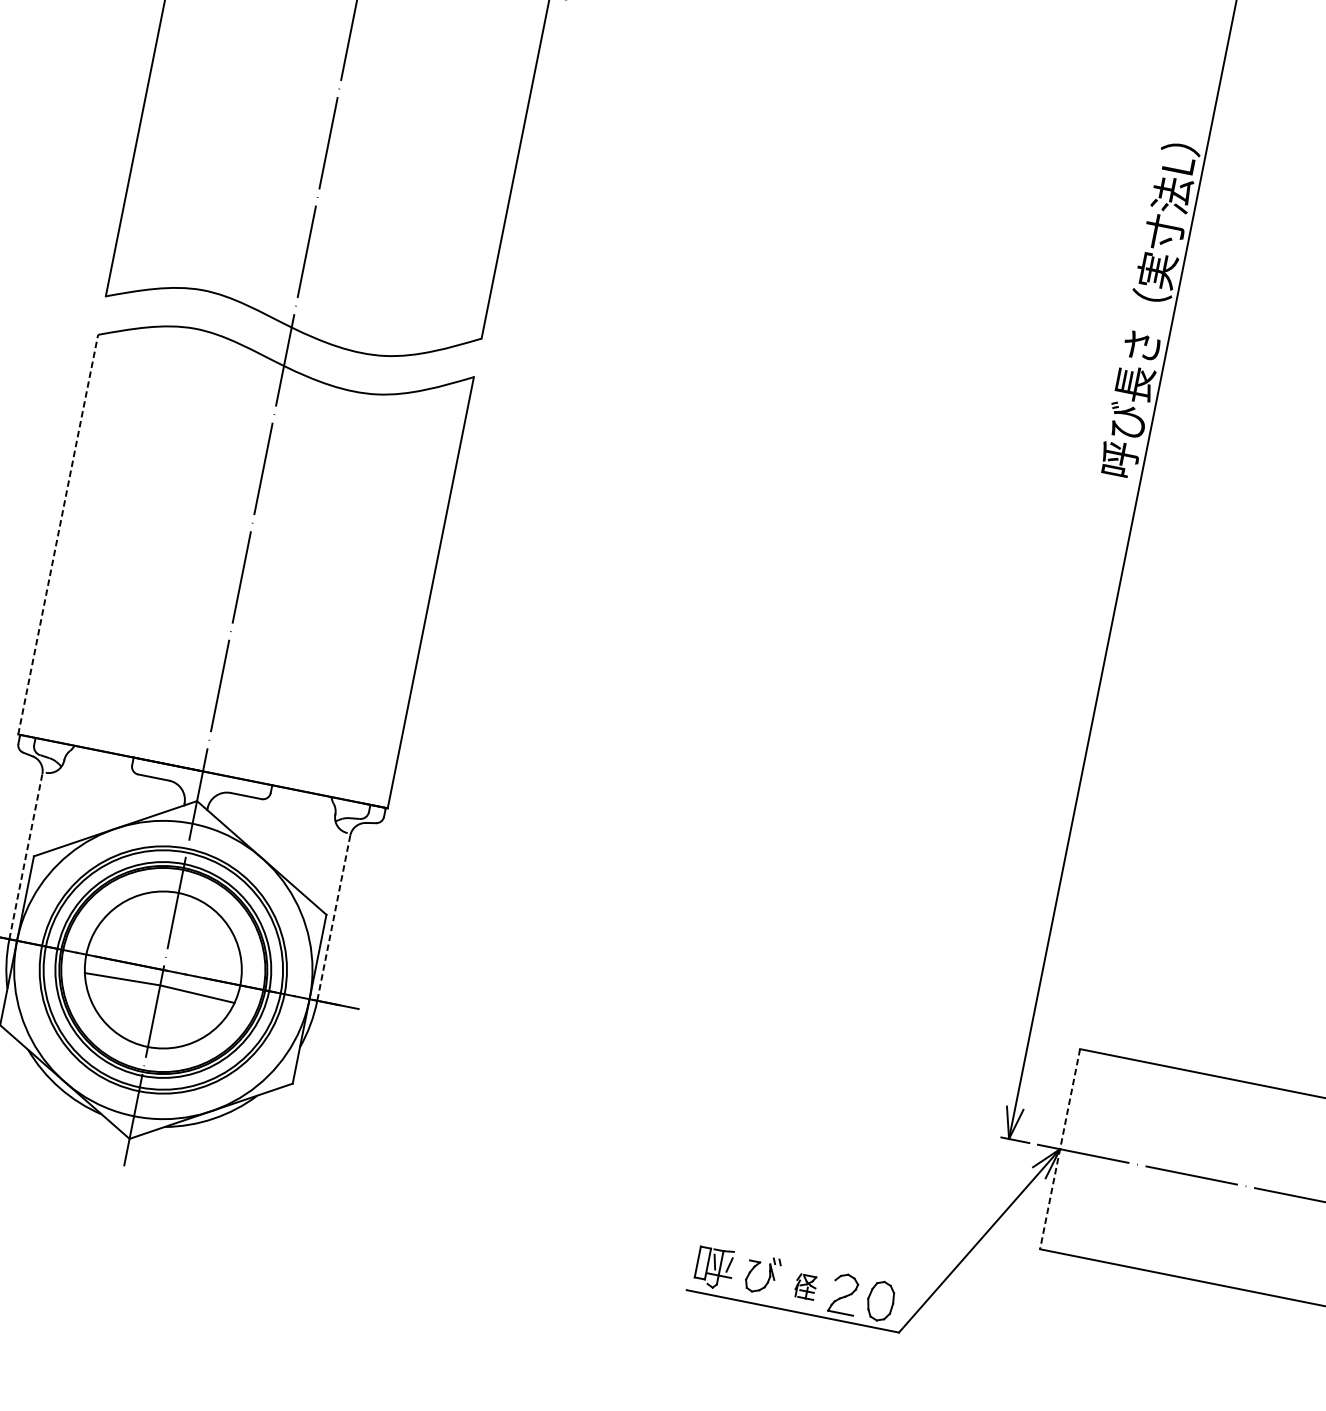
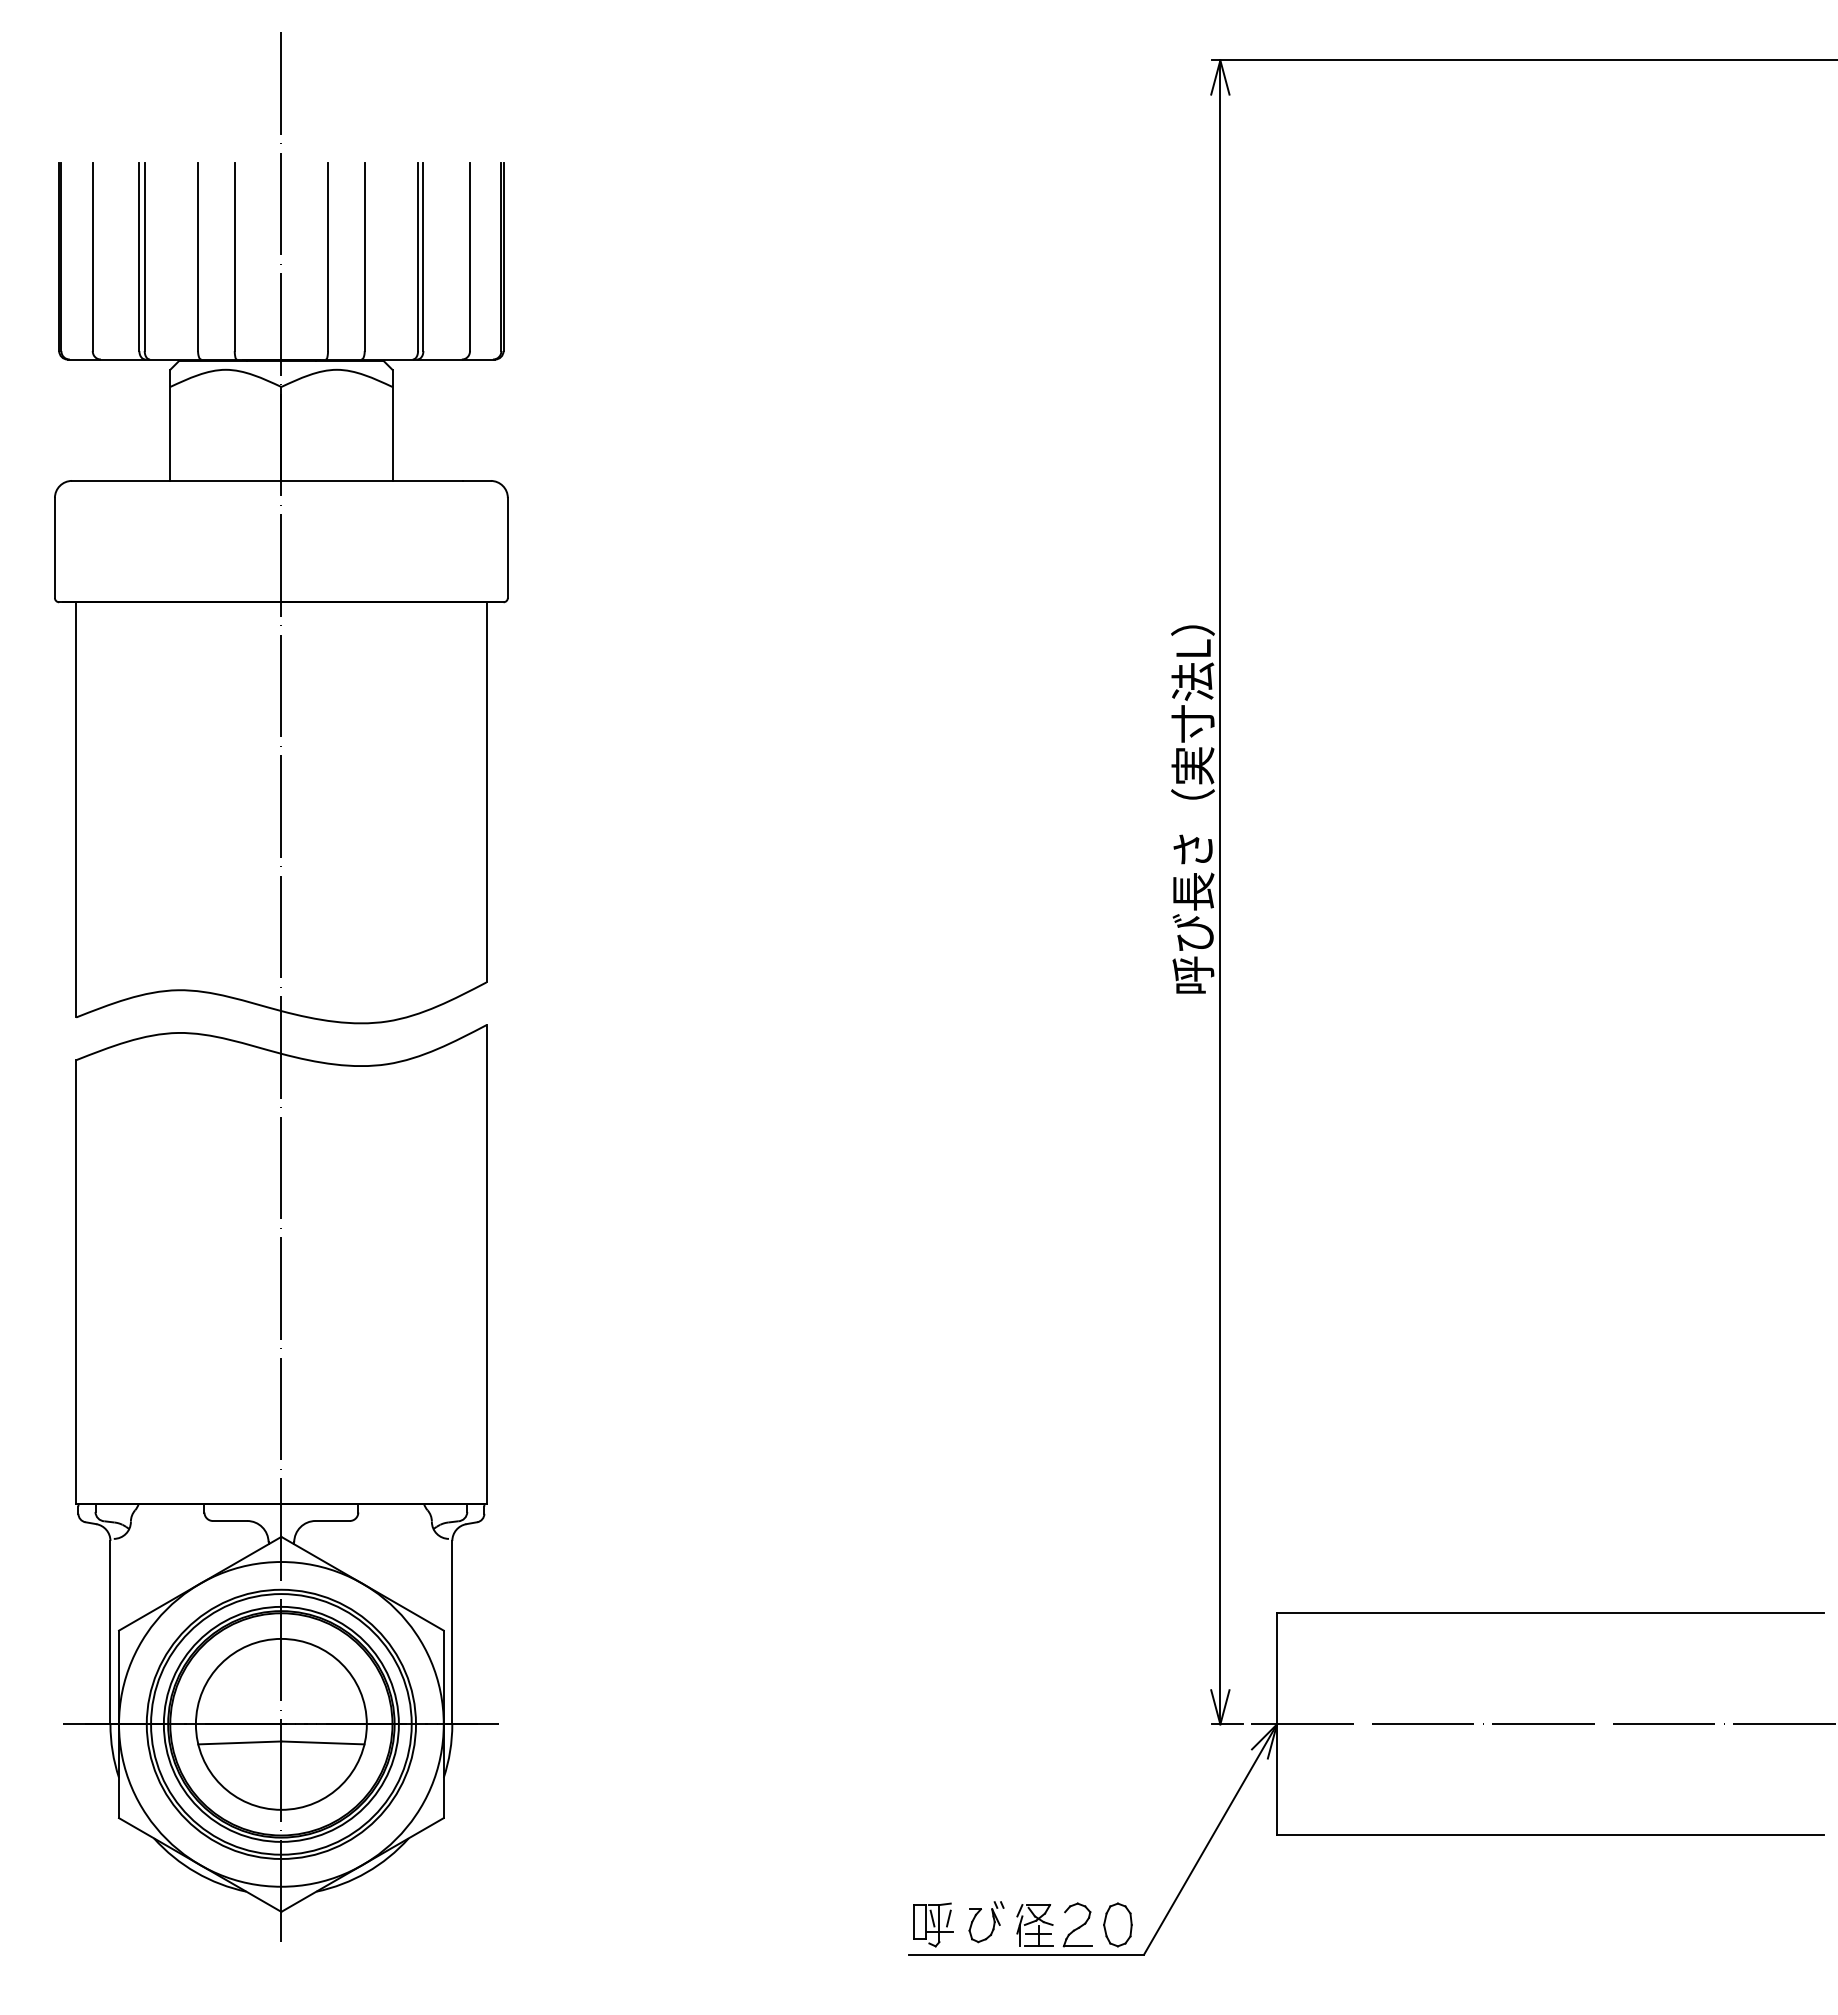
line: (58, 535) -> (76, 1282), dashed -> solid
line: (25, 856) -> (110, 1632), dashed -> solid
line: (333, 918) -> (452, 1632), dashed -> solid
line: (1060, 1149) -> (1277, 1724), dashed -> solid
part: (805, 1286) -> (1034, 1925), size x1.67

